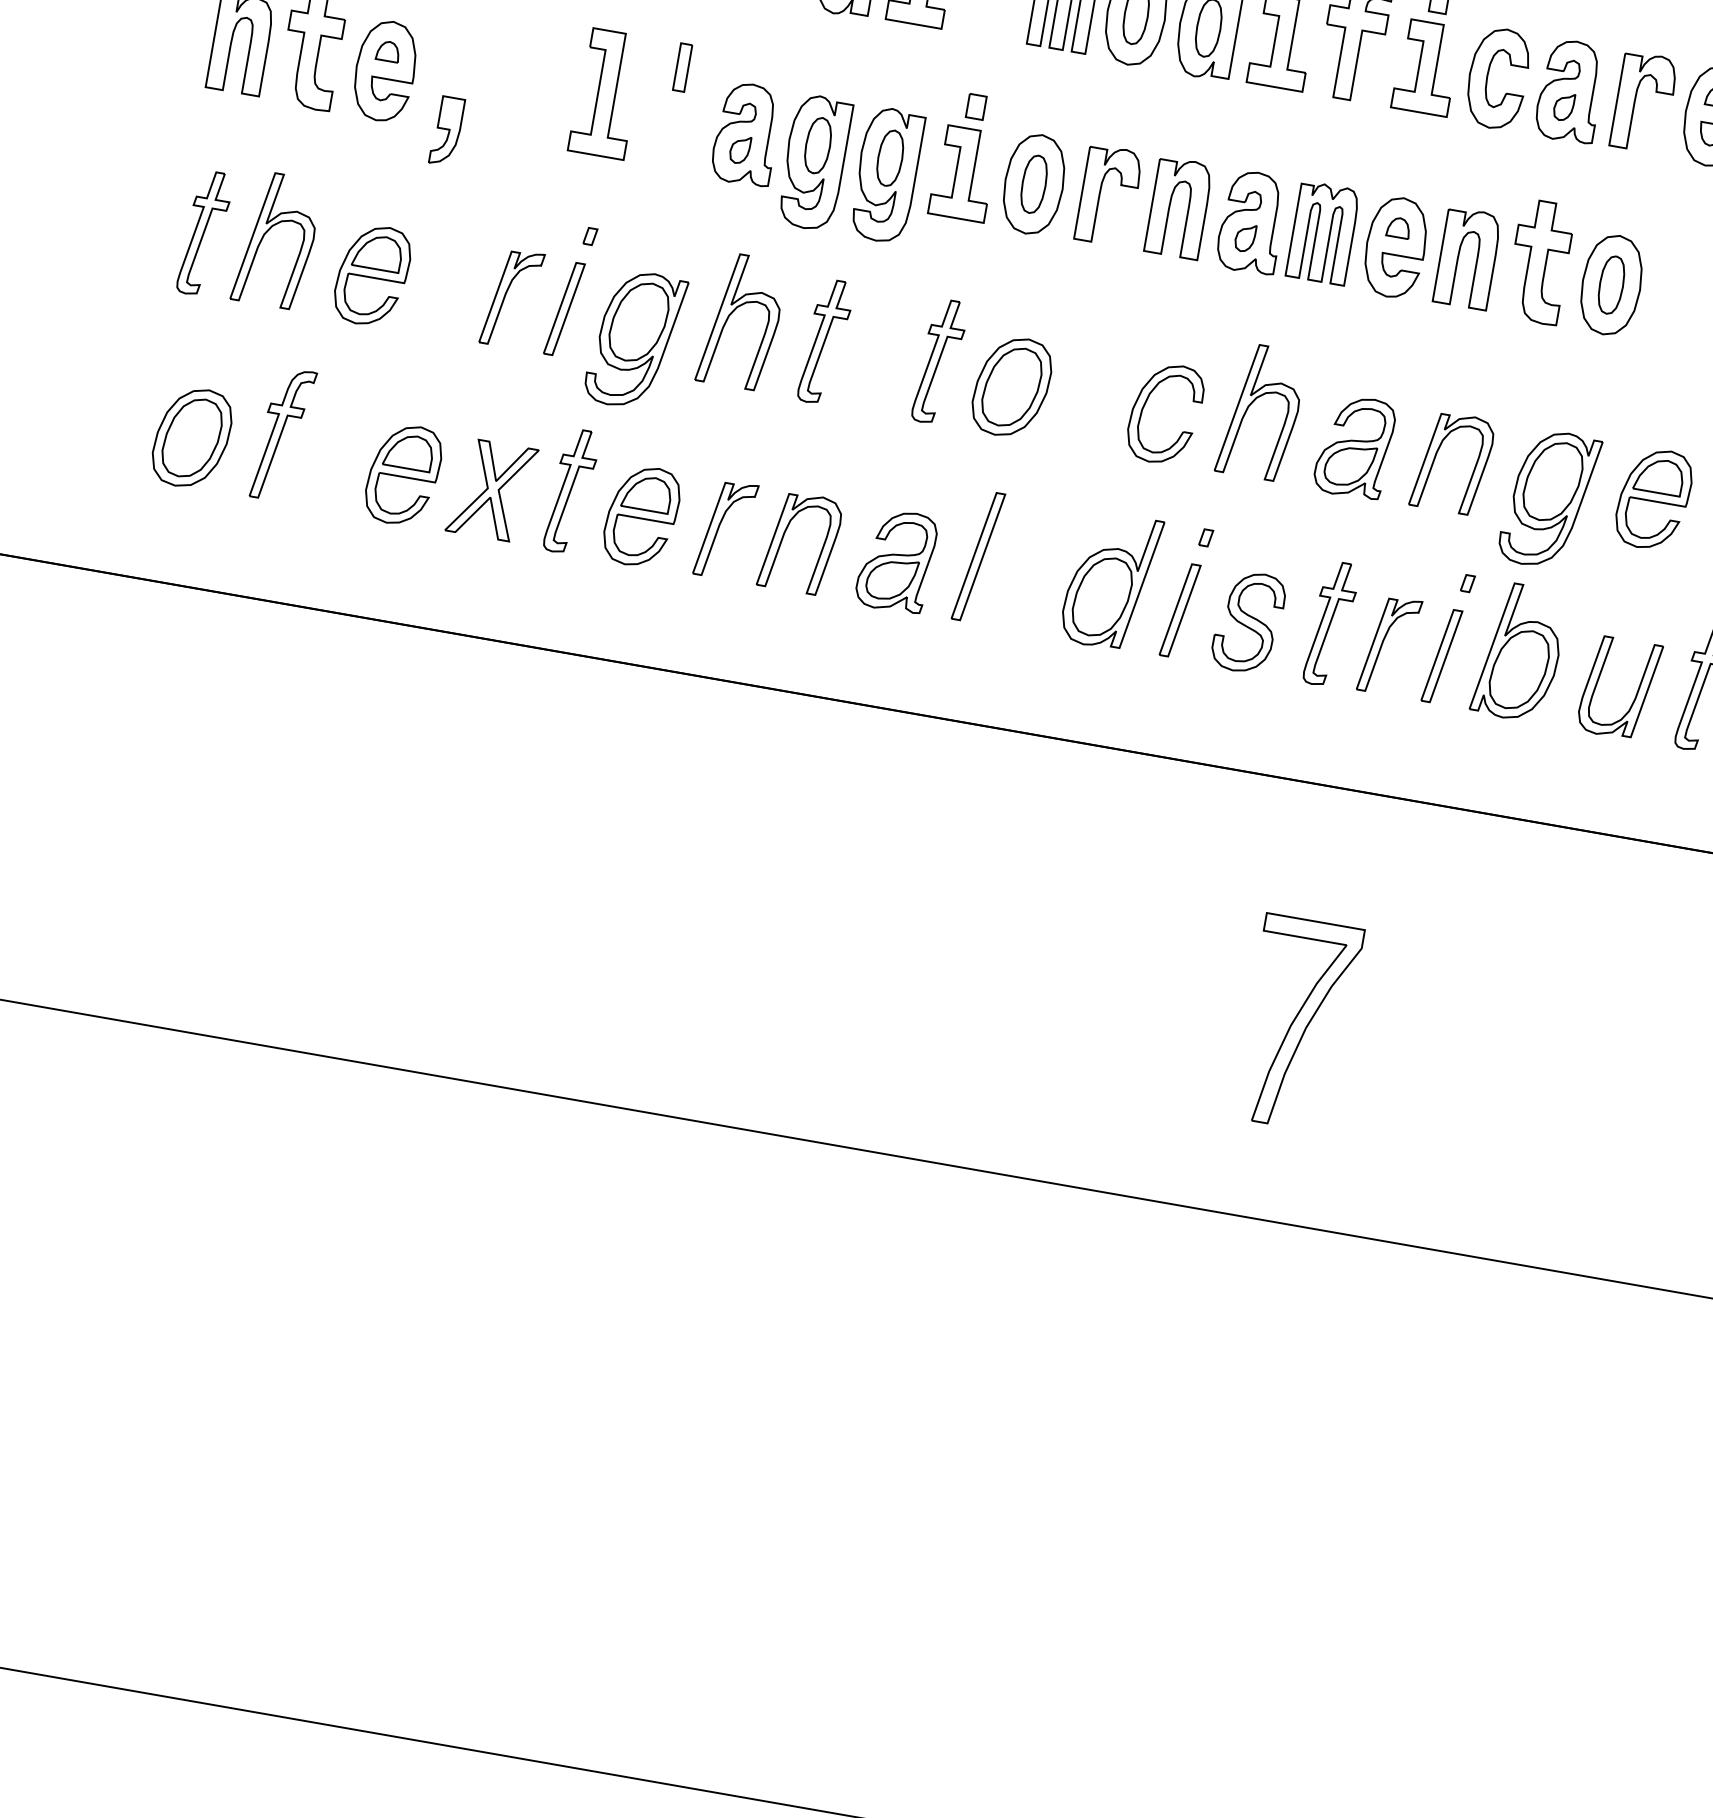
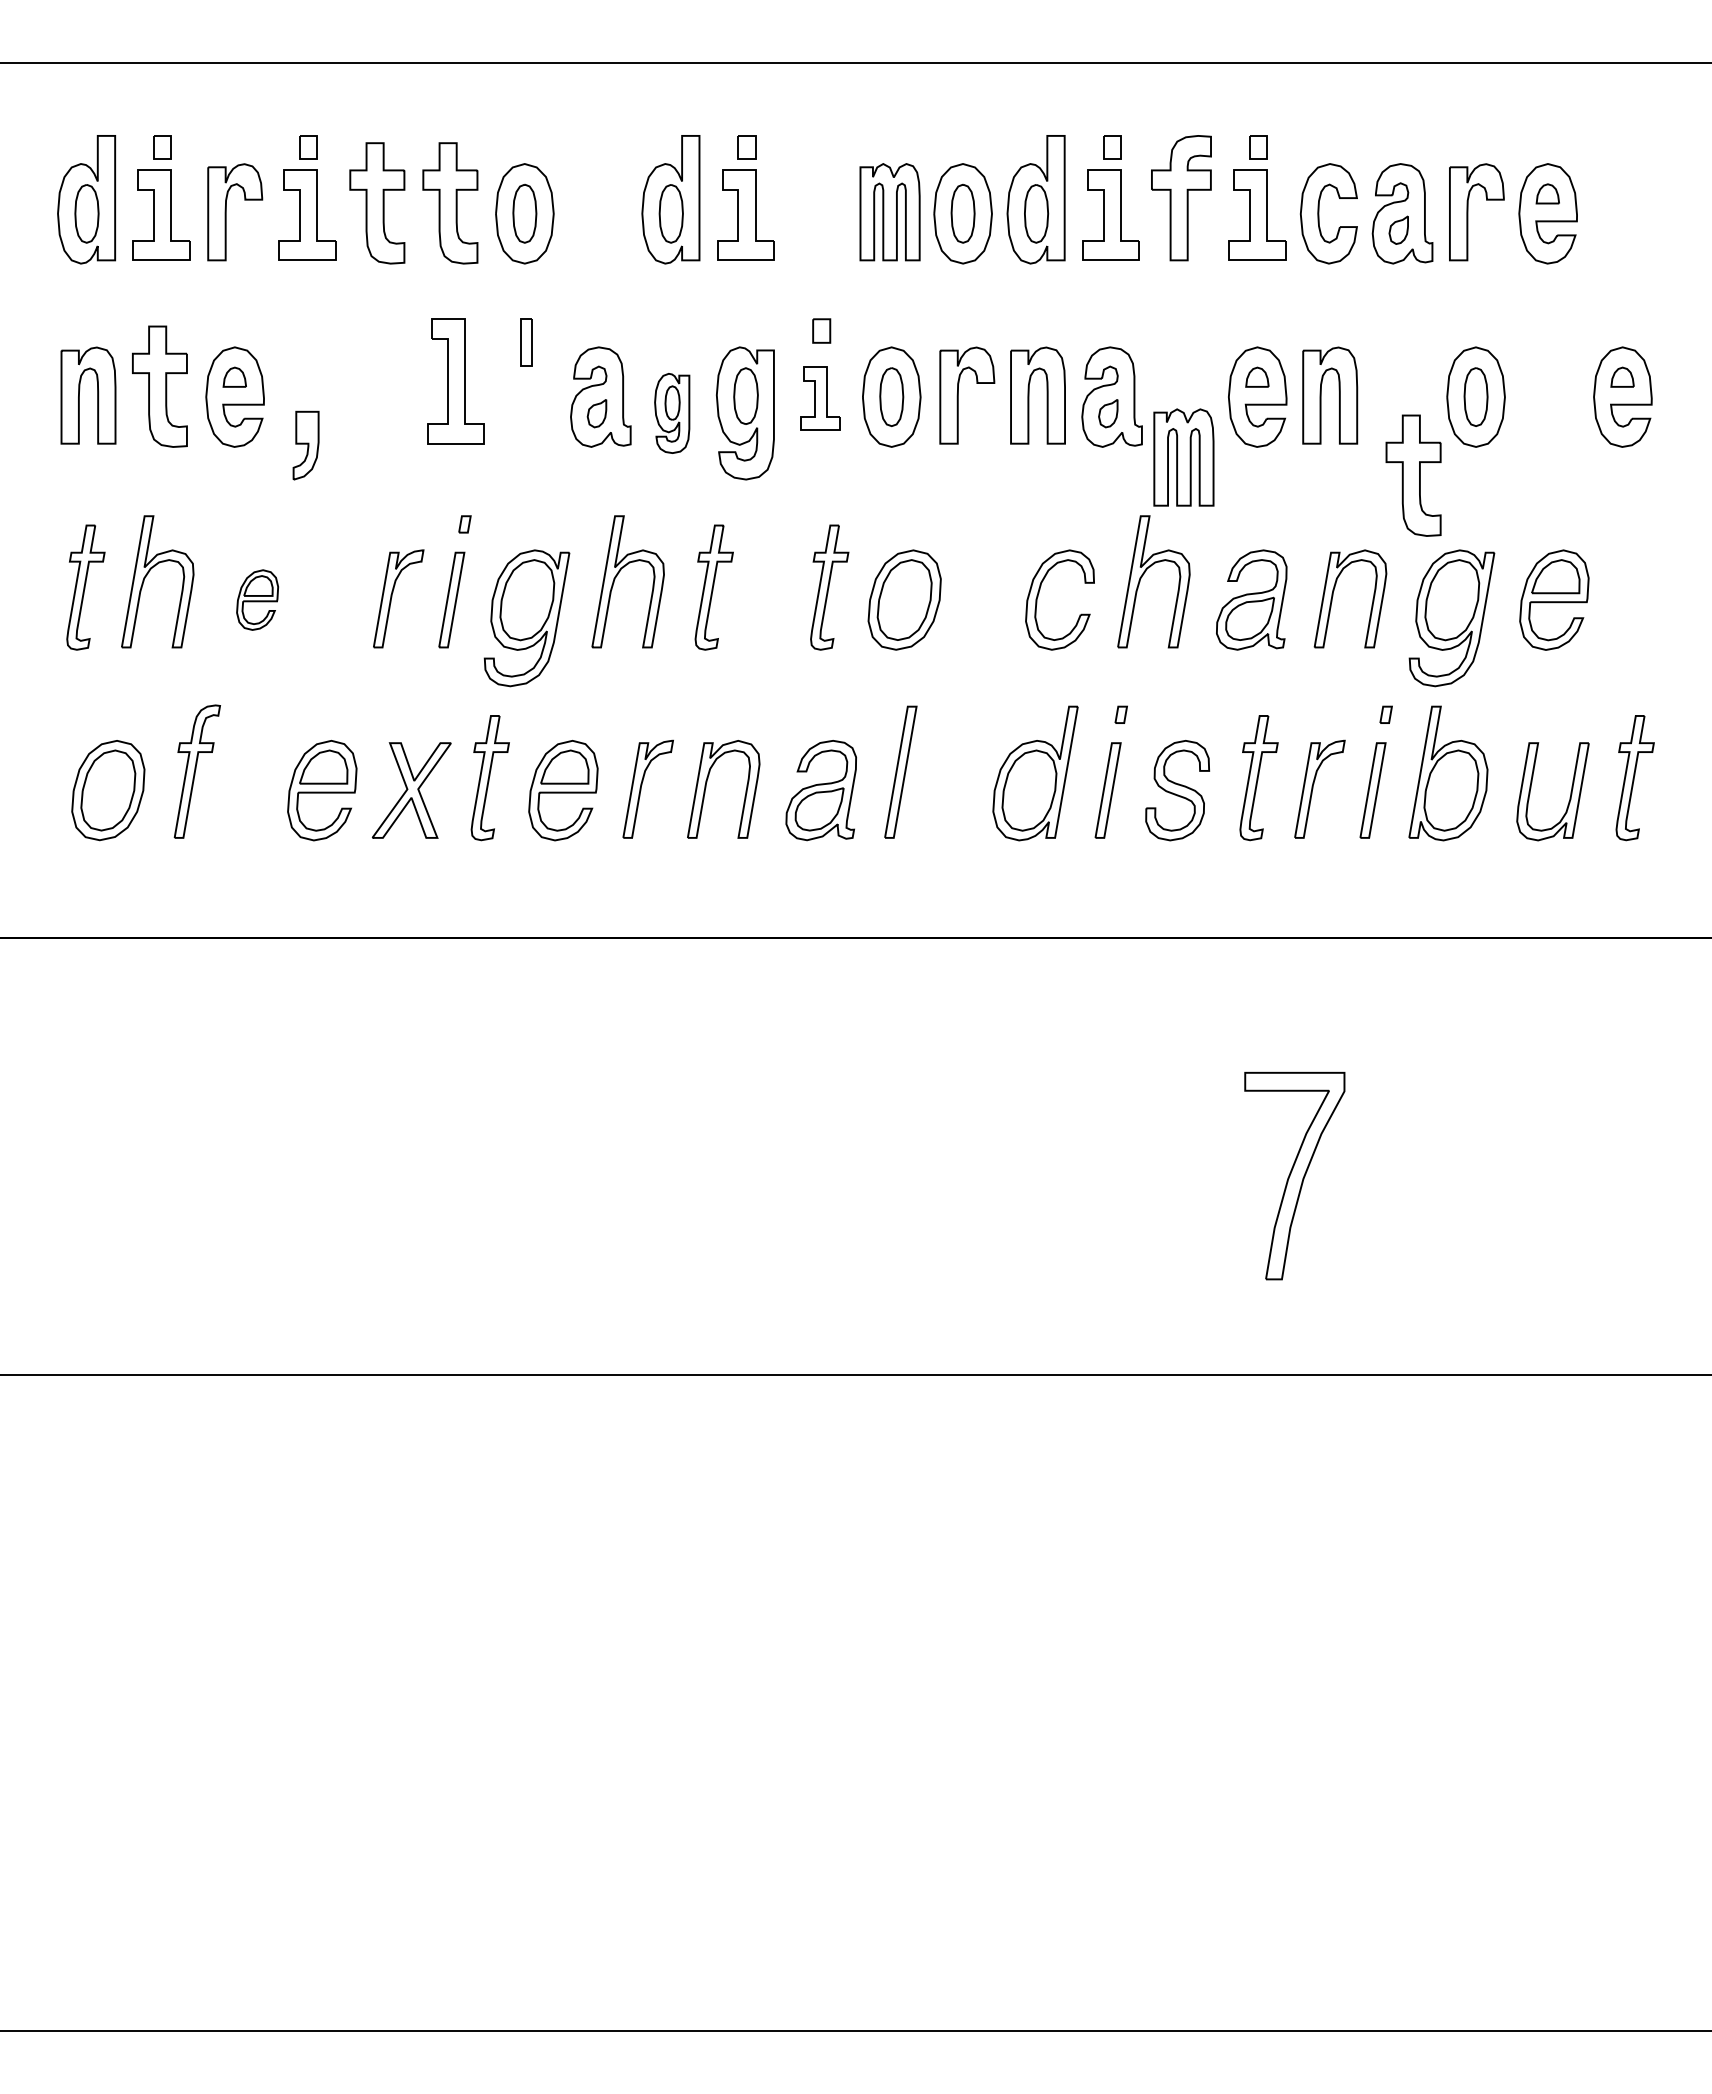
part: (813, 162) -> (671, 413), size x0.6
part: (963, 173) -> (820, 398), size x0.7
part: (1322, 233) -> (1183, 457), moved
part: (1539, 261) -> (1413, 475), moved
part: (372, 274) -> (257, 599), size x0.6

